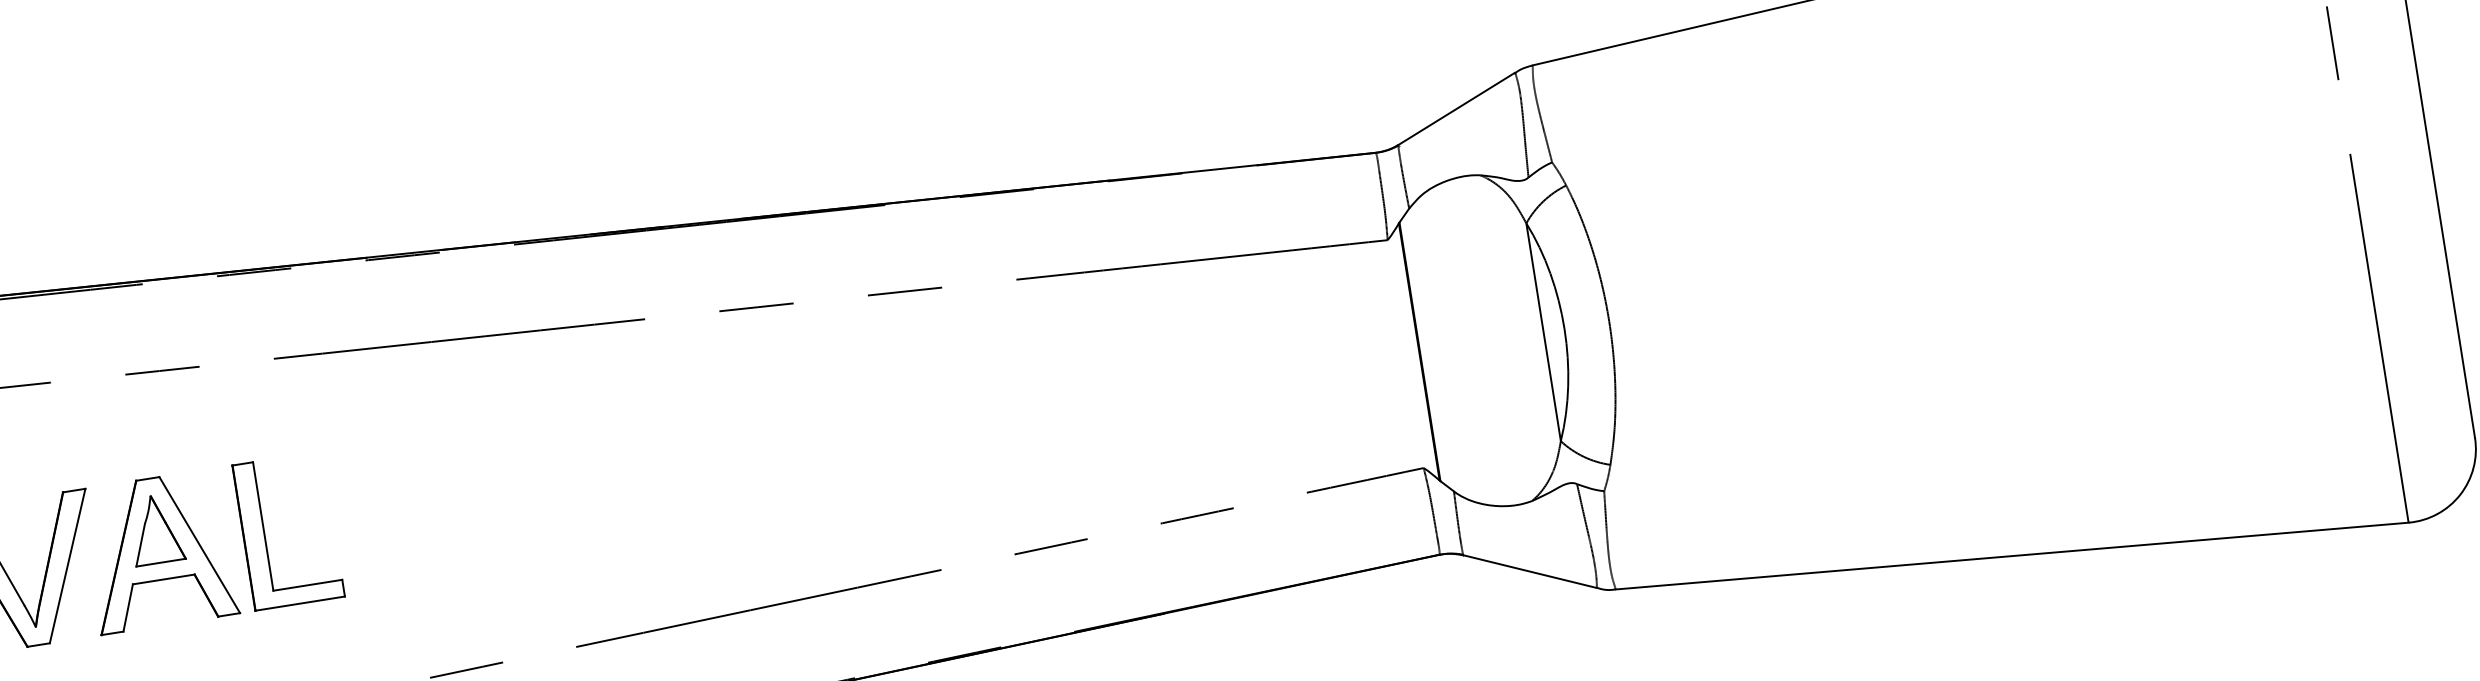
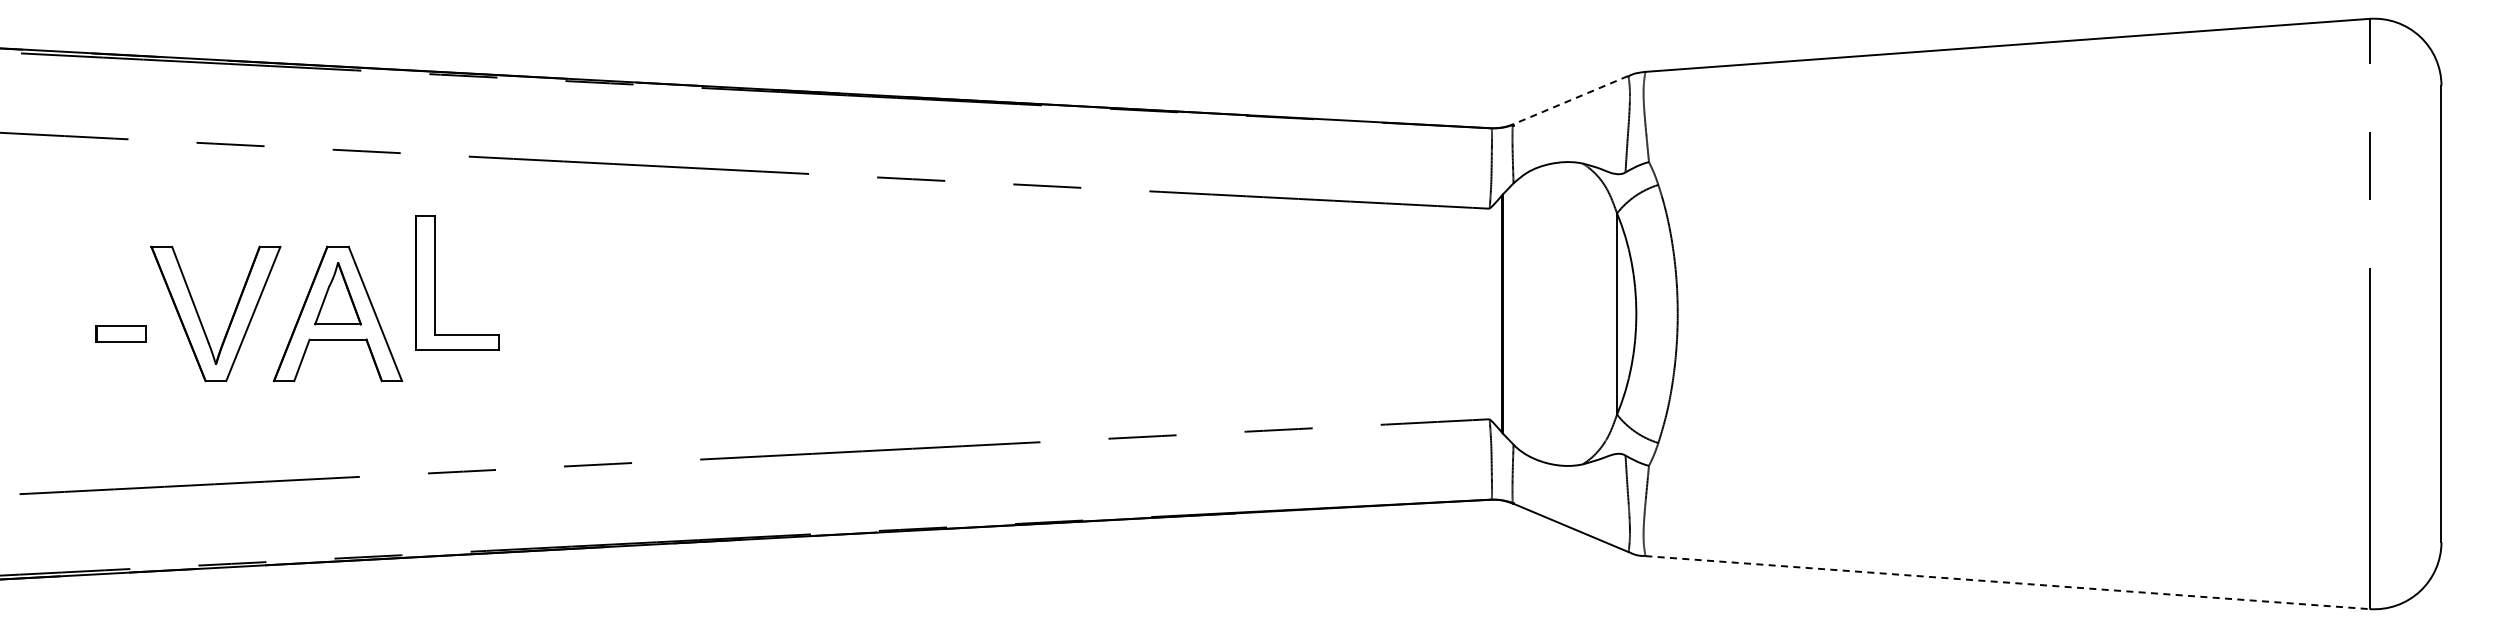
line: (1455, 109) -> (1569, 100), solid -> dashed
part: (264, 534) -> (435, 282), moved
line: (2012, 555) -> (2007, 582), solid -> dashed

